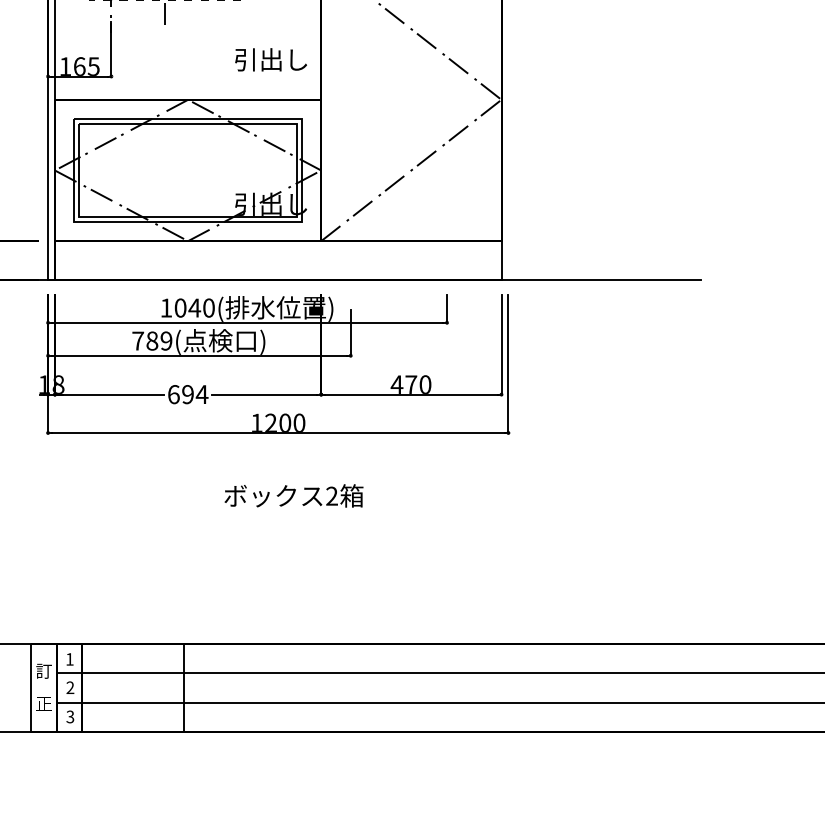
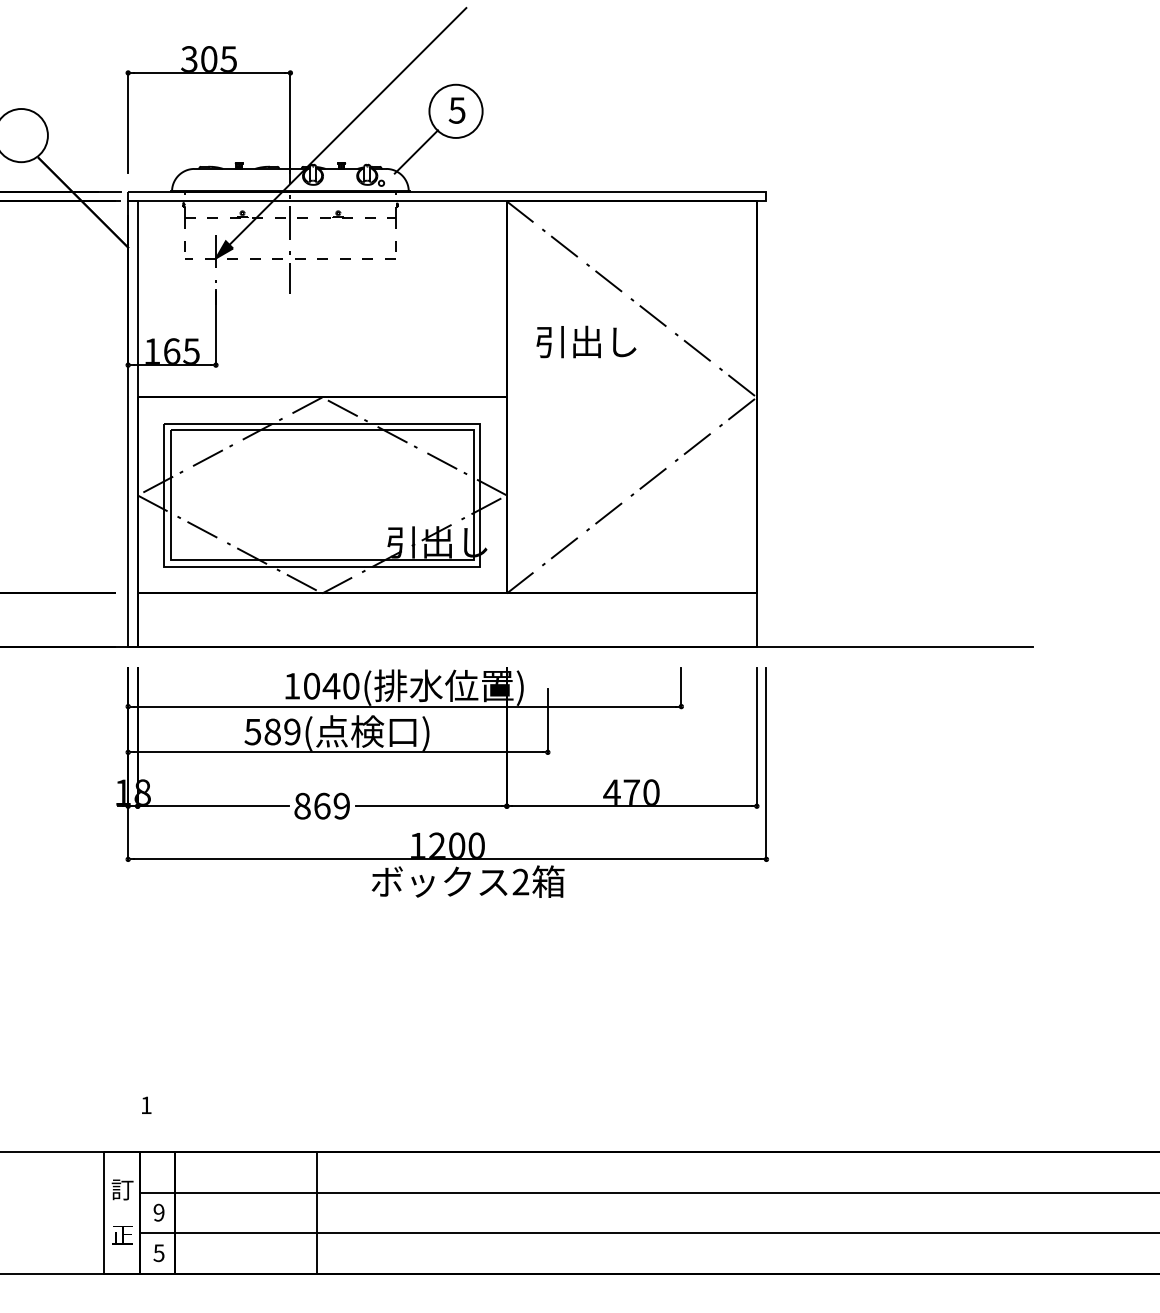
text: (271, 59) -> (586, 341), moved
text: (137, 341) -> (252, 732), 789( -> 589(
text: (188, 394) -> (322, 805), 694 -> 869
text: (293, 495) -> (467, 881), moved
text: (69, 658) -> (146, 1104), moved
text: (69, 687) -> (158, 1212), 2 -> 9
text: (70, 716) -> (159, 1252), 3 -> 5

